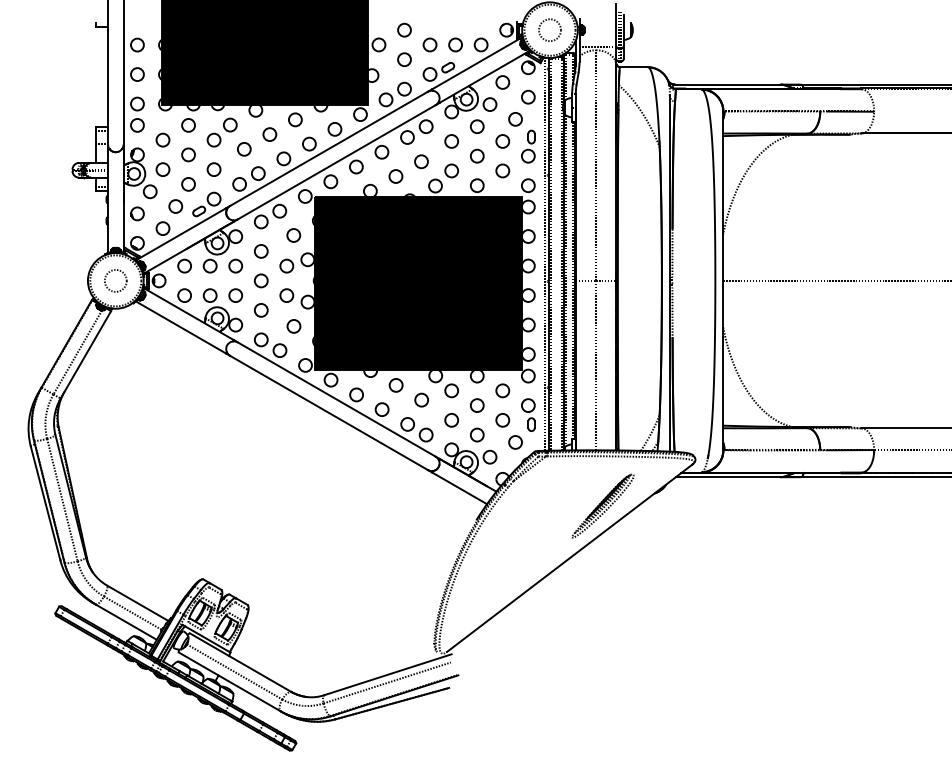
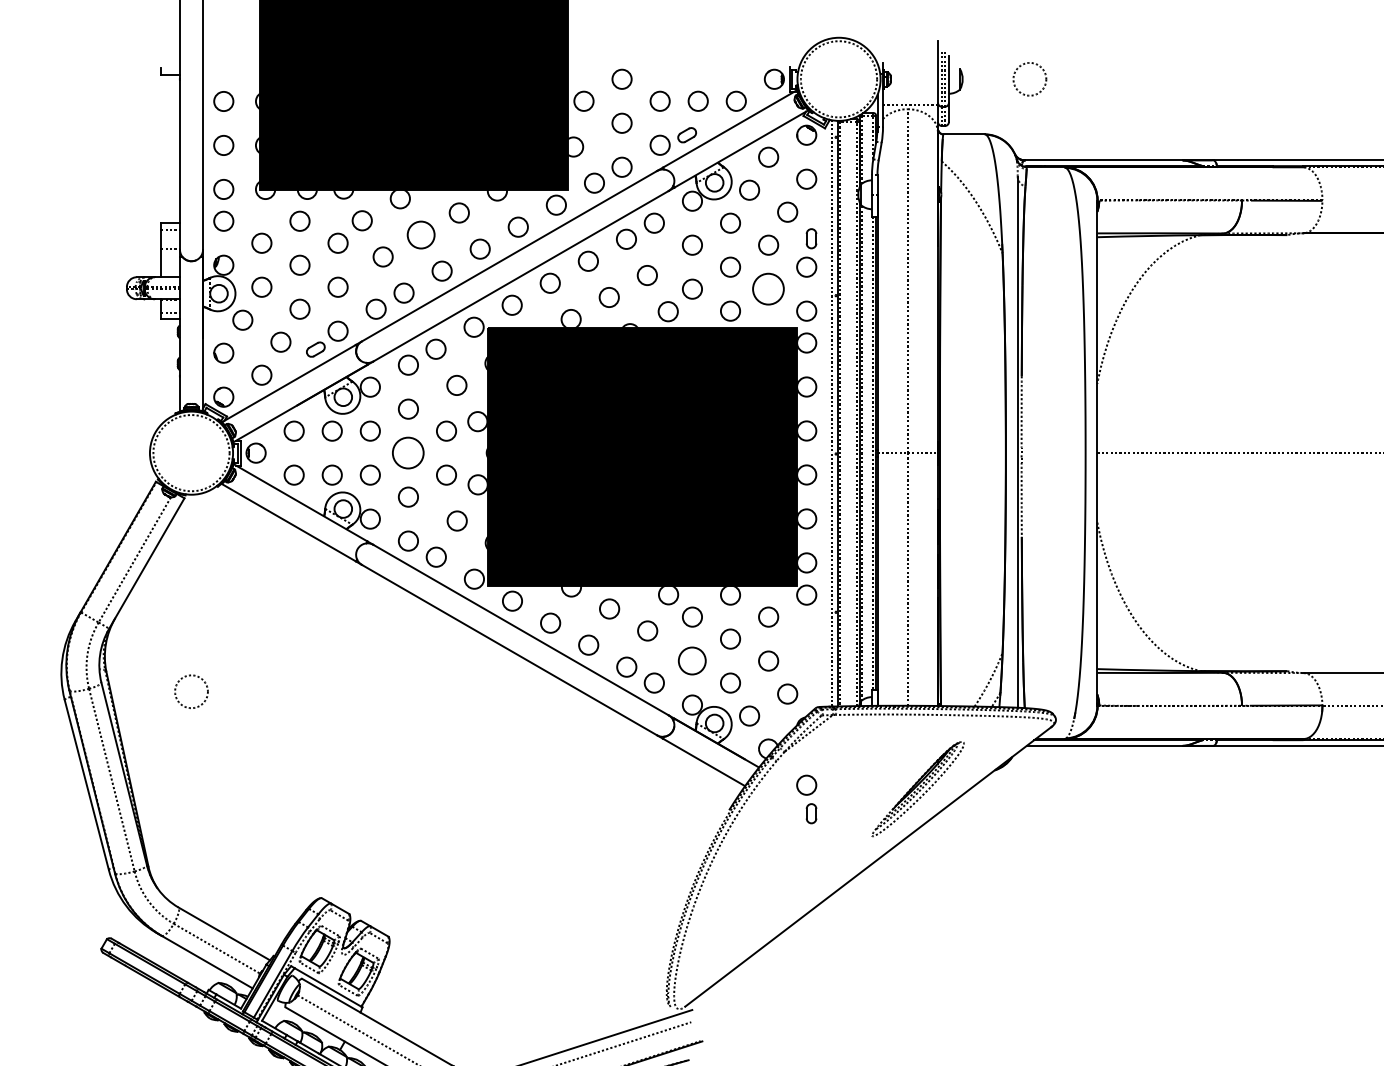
circle: (549, 29) -> (1029, 78), moved
circle: (269, 134) -> (420, 234), size x1.4
circle: (502, 170) -> (768, 288), size x1.6
circle: (115, 280) -> (191, 691), moved
circle: (261, 280) -> (408, 452), size x1.6
part: (528, 414) -> (806, 798), moved
circle: (451, 420) -> (692, 661), size x1.4

